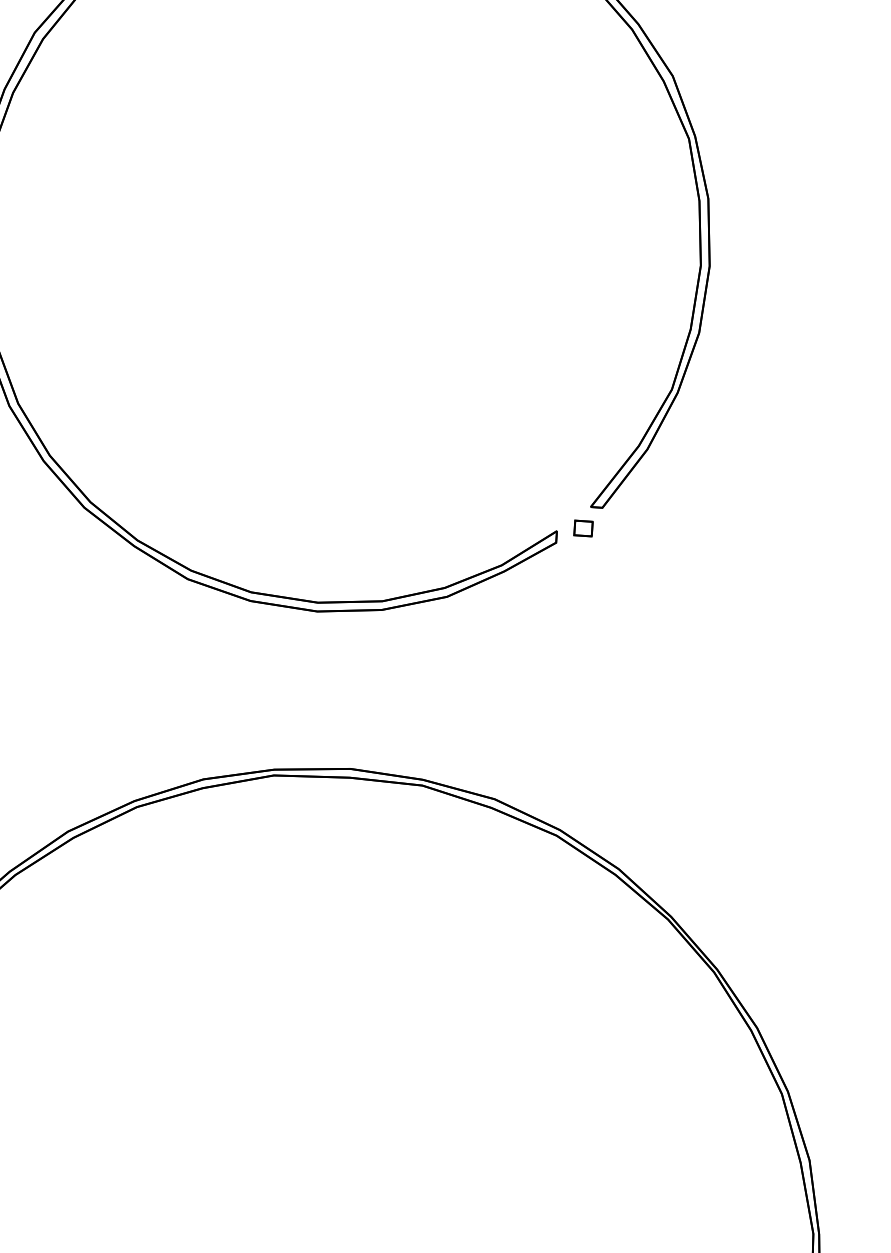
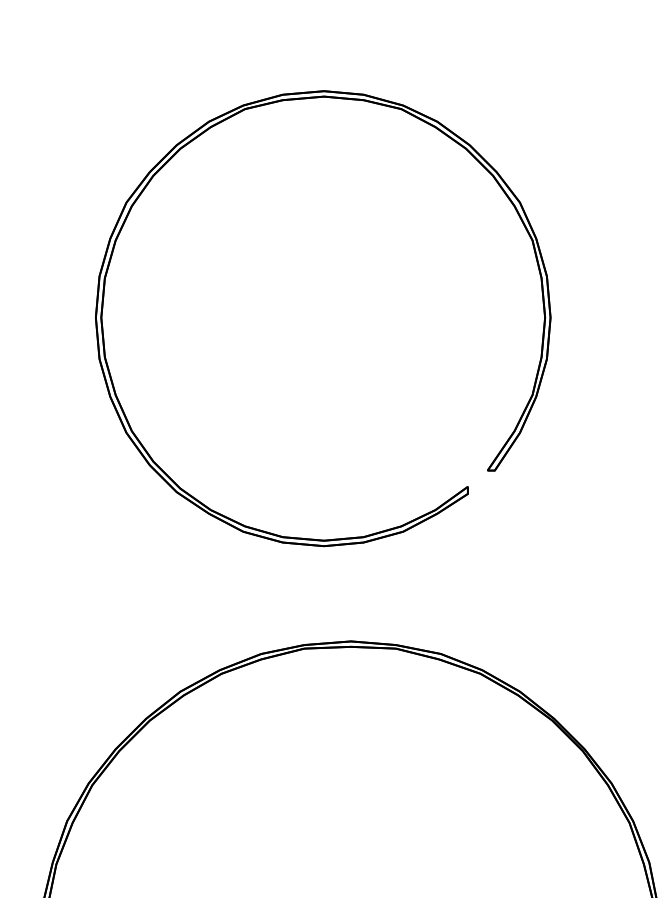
part: (582, 529) -> (483, 484), removed

